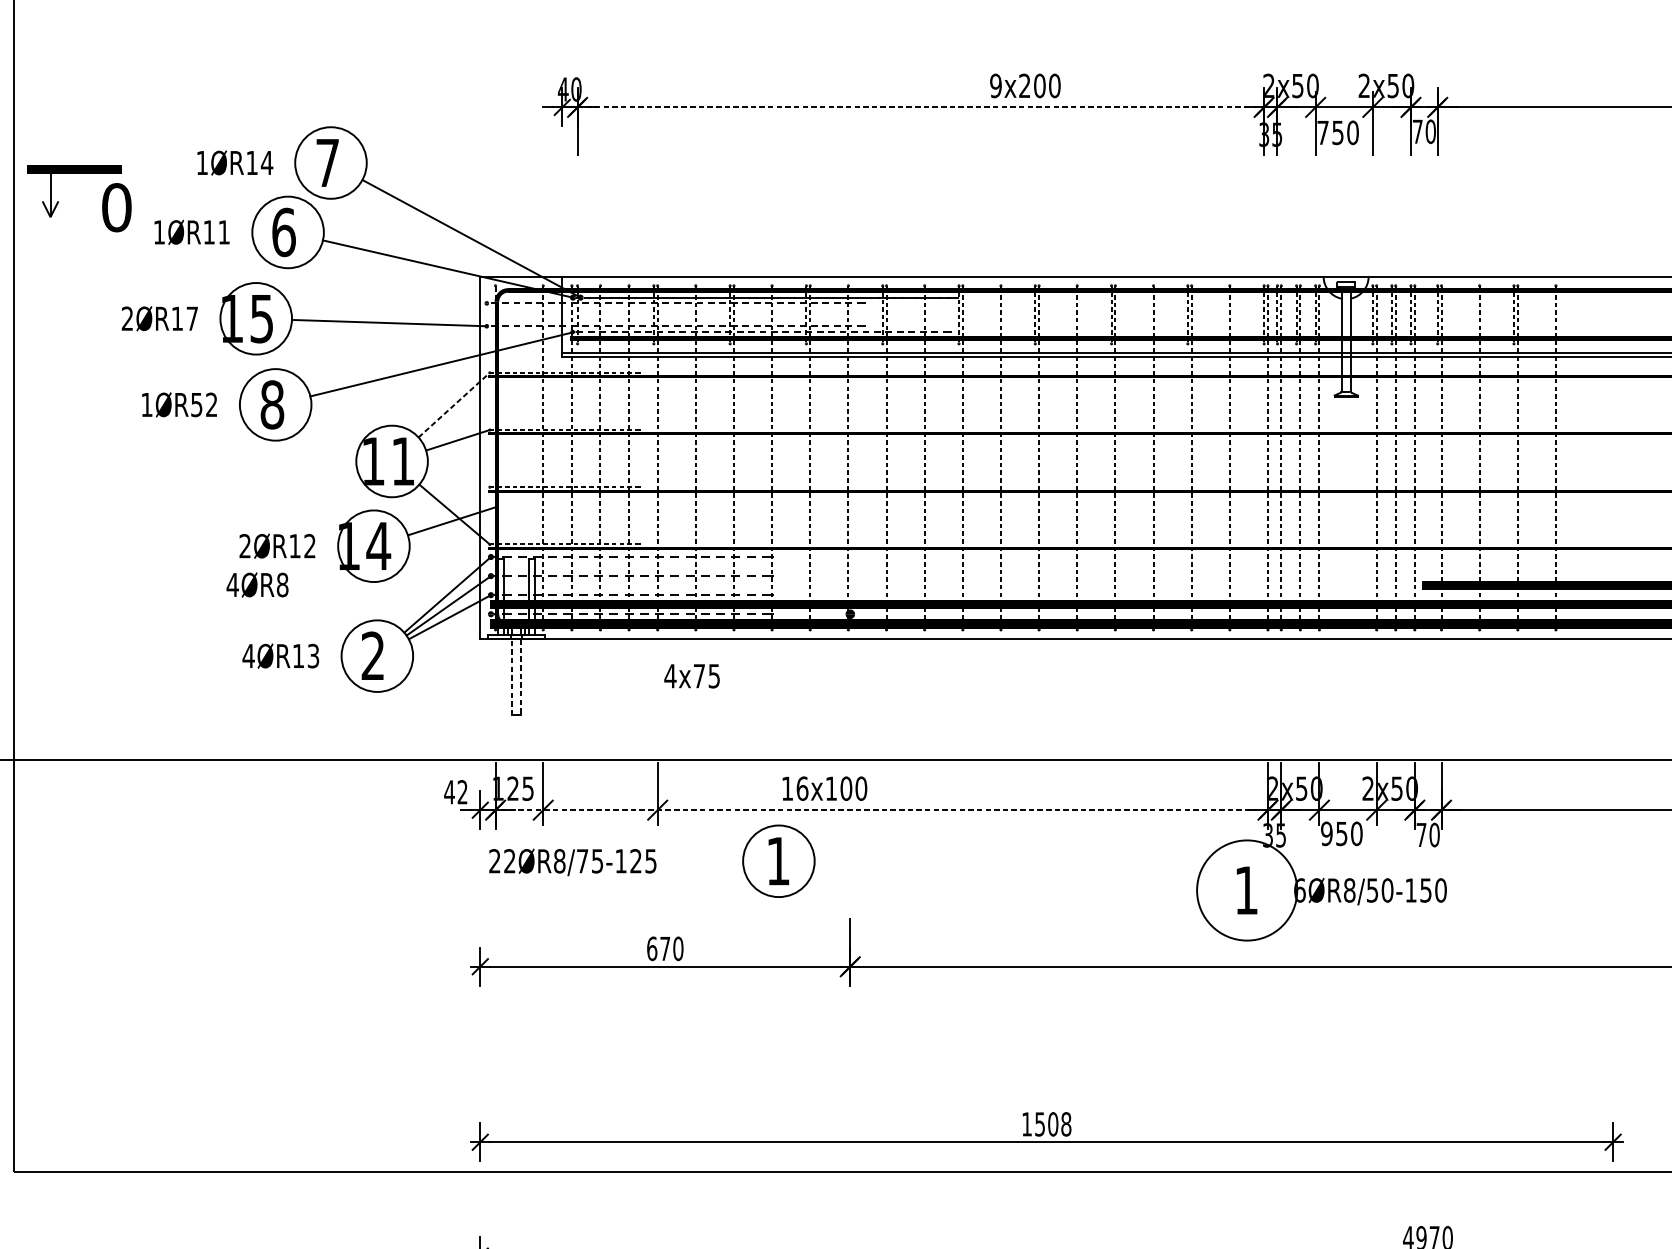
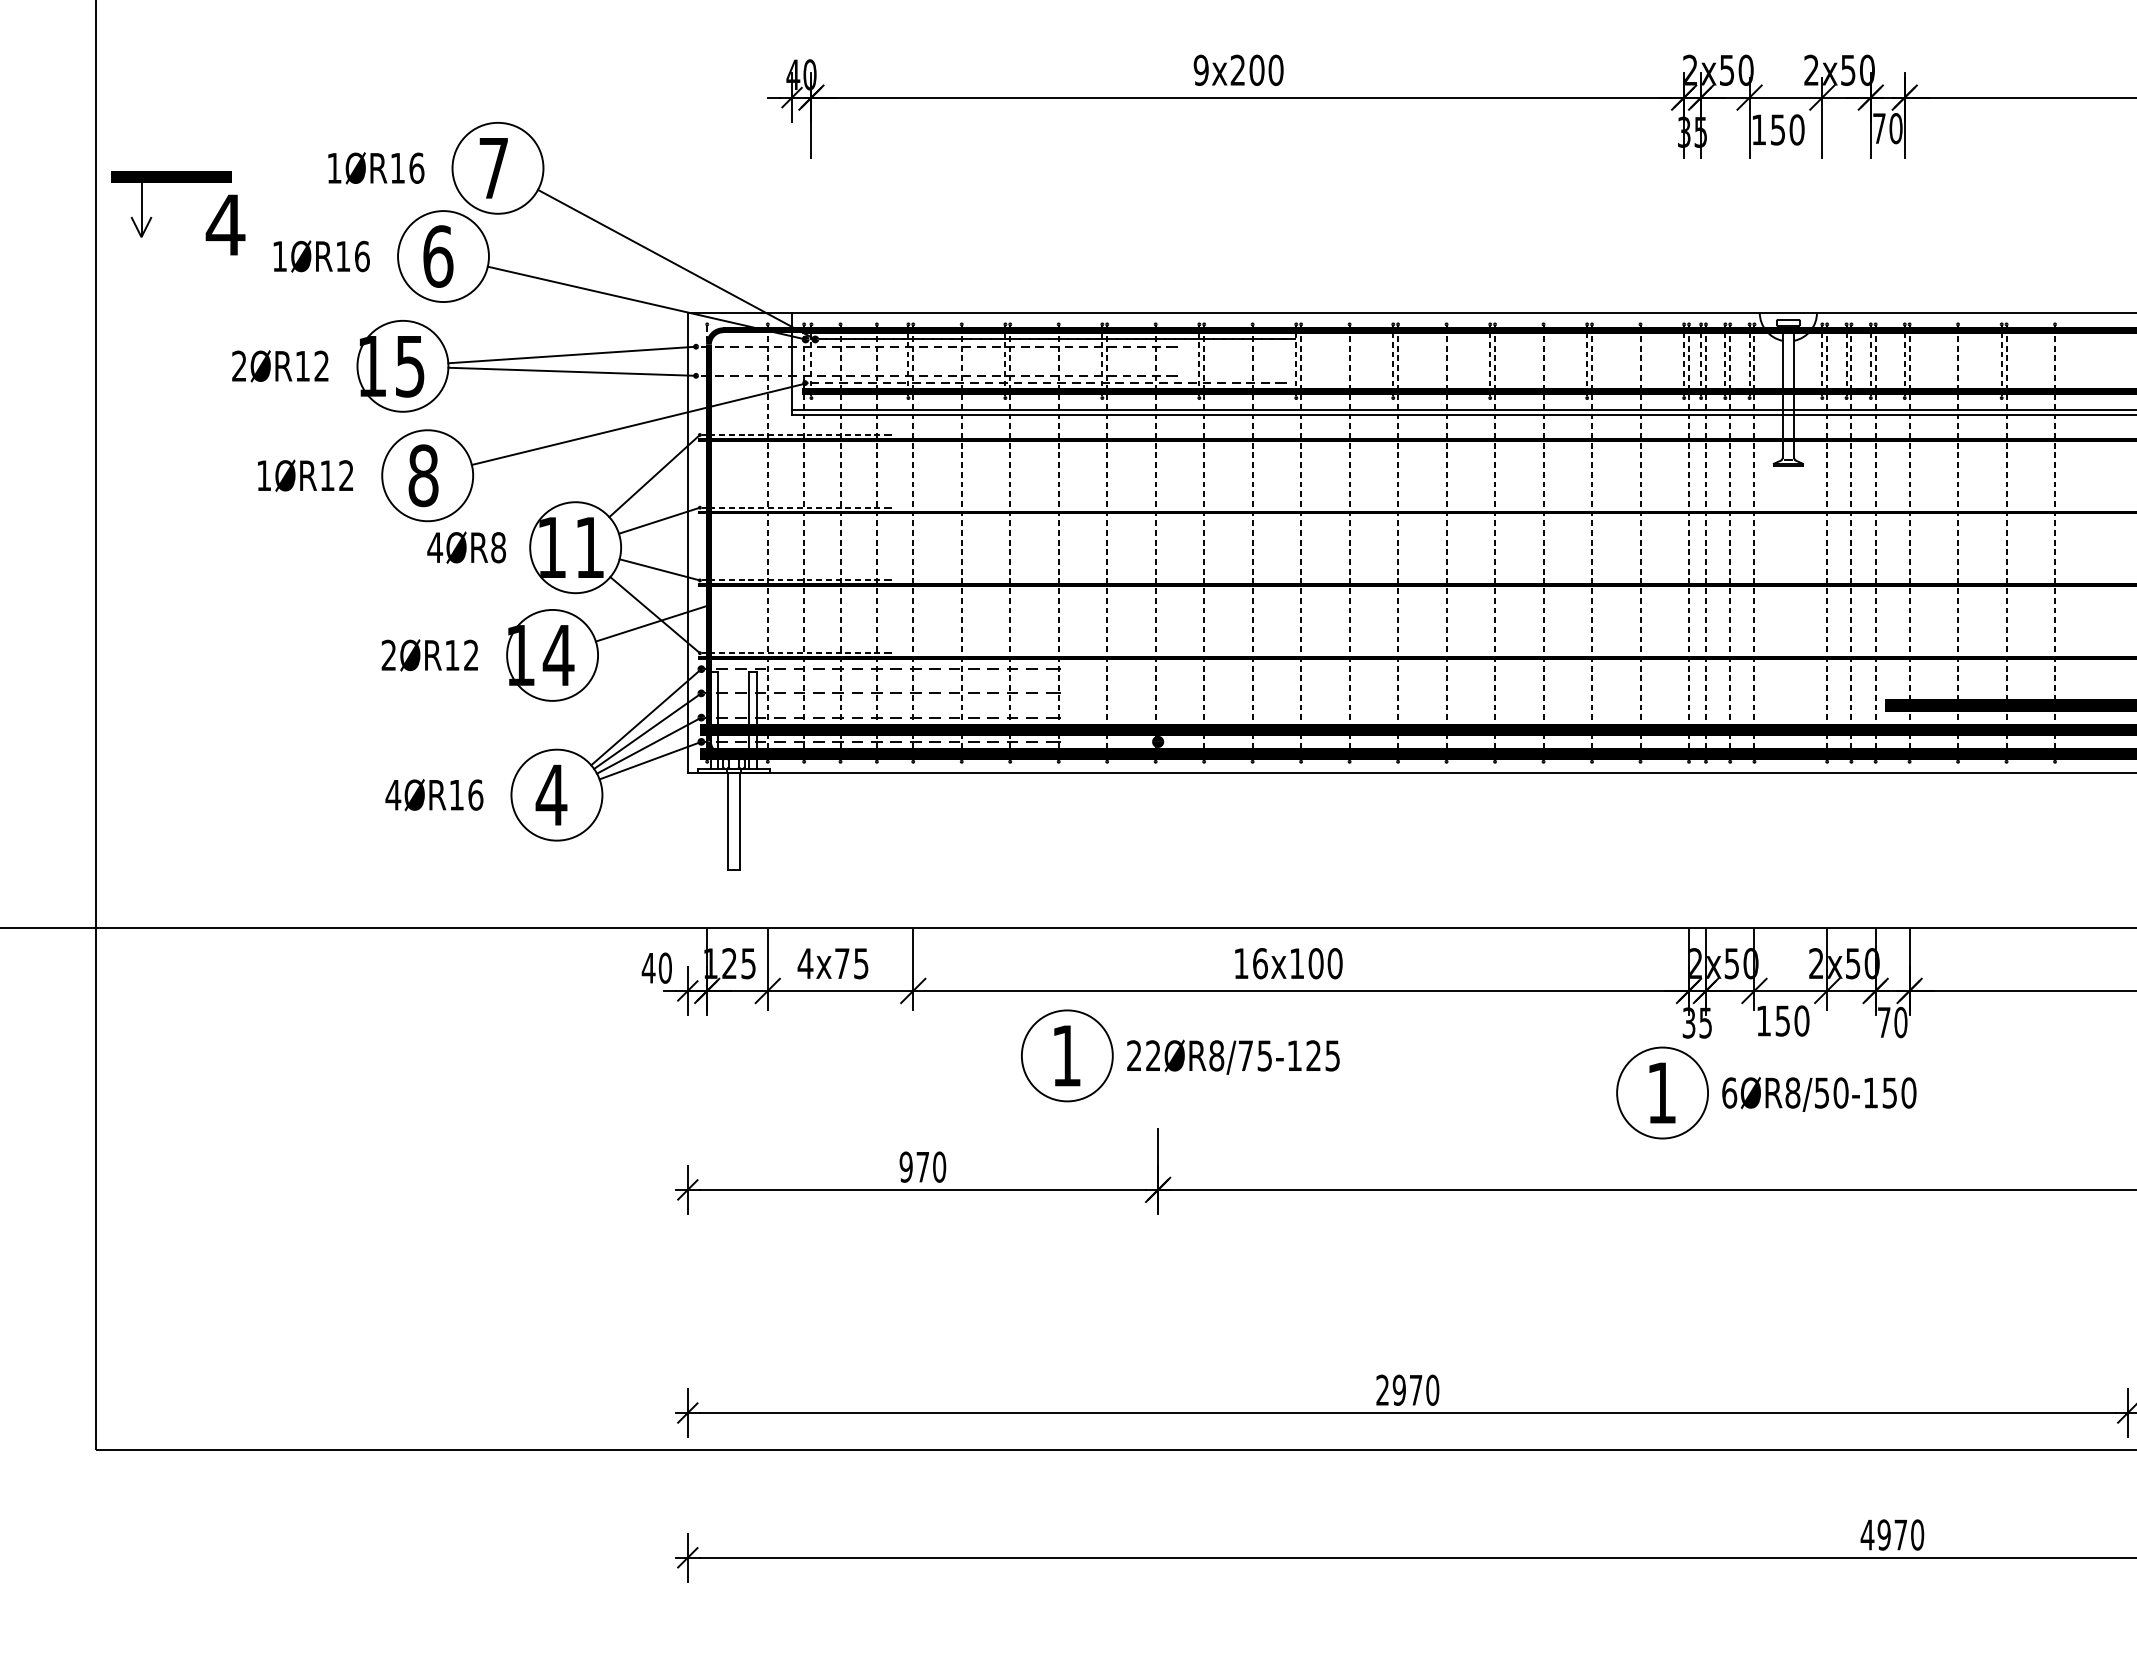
text: (1025, 85) -> (1238, 69), moved
line: (921, 107) -> (1248, 97), dashed -> solid
text: (1323, 132) -> (1759, 129), 750 -> 150
text: (266, 162) -> (416, 167), 1ØR14 -> 1ØR16
text: (116, 207) -> (225, 224), 0 -> 4
text: (224, 232) -> (362, 256), 1ØR11 -> 1ØR16
line: (389, 309) -> (572, 354), added
text: (192, 318) -> (321, 365), 2ØR17 -> 2ØR12
text: (196, 404) -> (327, 475), 1ØR52 -> 1ØR12
line: (454, 404) -> (654, 475), dashed -> solid
line: (458, 478) -> (659, 569), added
text: (257, 584) -> (466, 547), moved
line: (450, 628) -> (650, 760), added
text: (313, 655) -> (475, 794), 4ØR13 -> 4ØR16
text: (373, 655) -> (551, 794), 2 -> 4
line: (512, 676) -> (728, 821), dashed -> solid
text: (691, 676) -> (832, 963), moved
line: (520, 677) -> (739, 822), dashed -> solid
text: (824, 788) -> (1288, 963), moved
text: (461, 791) -> (664, 967), 42 -> 40
line: (882, 809) -> (1198, 990), dashed -> solid
text: (1326, 833) -> (1763, 1020), 950 -> 150
text: (572, 861) -> (1233, 1056), moved
circle: (1247, 890) -> (1662, 1092), size x0.71
text: (651, 948) -> (905, 1166), 670 -> 970
text: (1046, 1123) -> (1407, 1389), 1508 -> 2970

